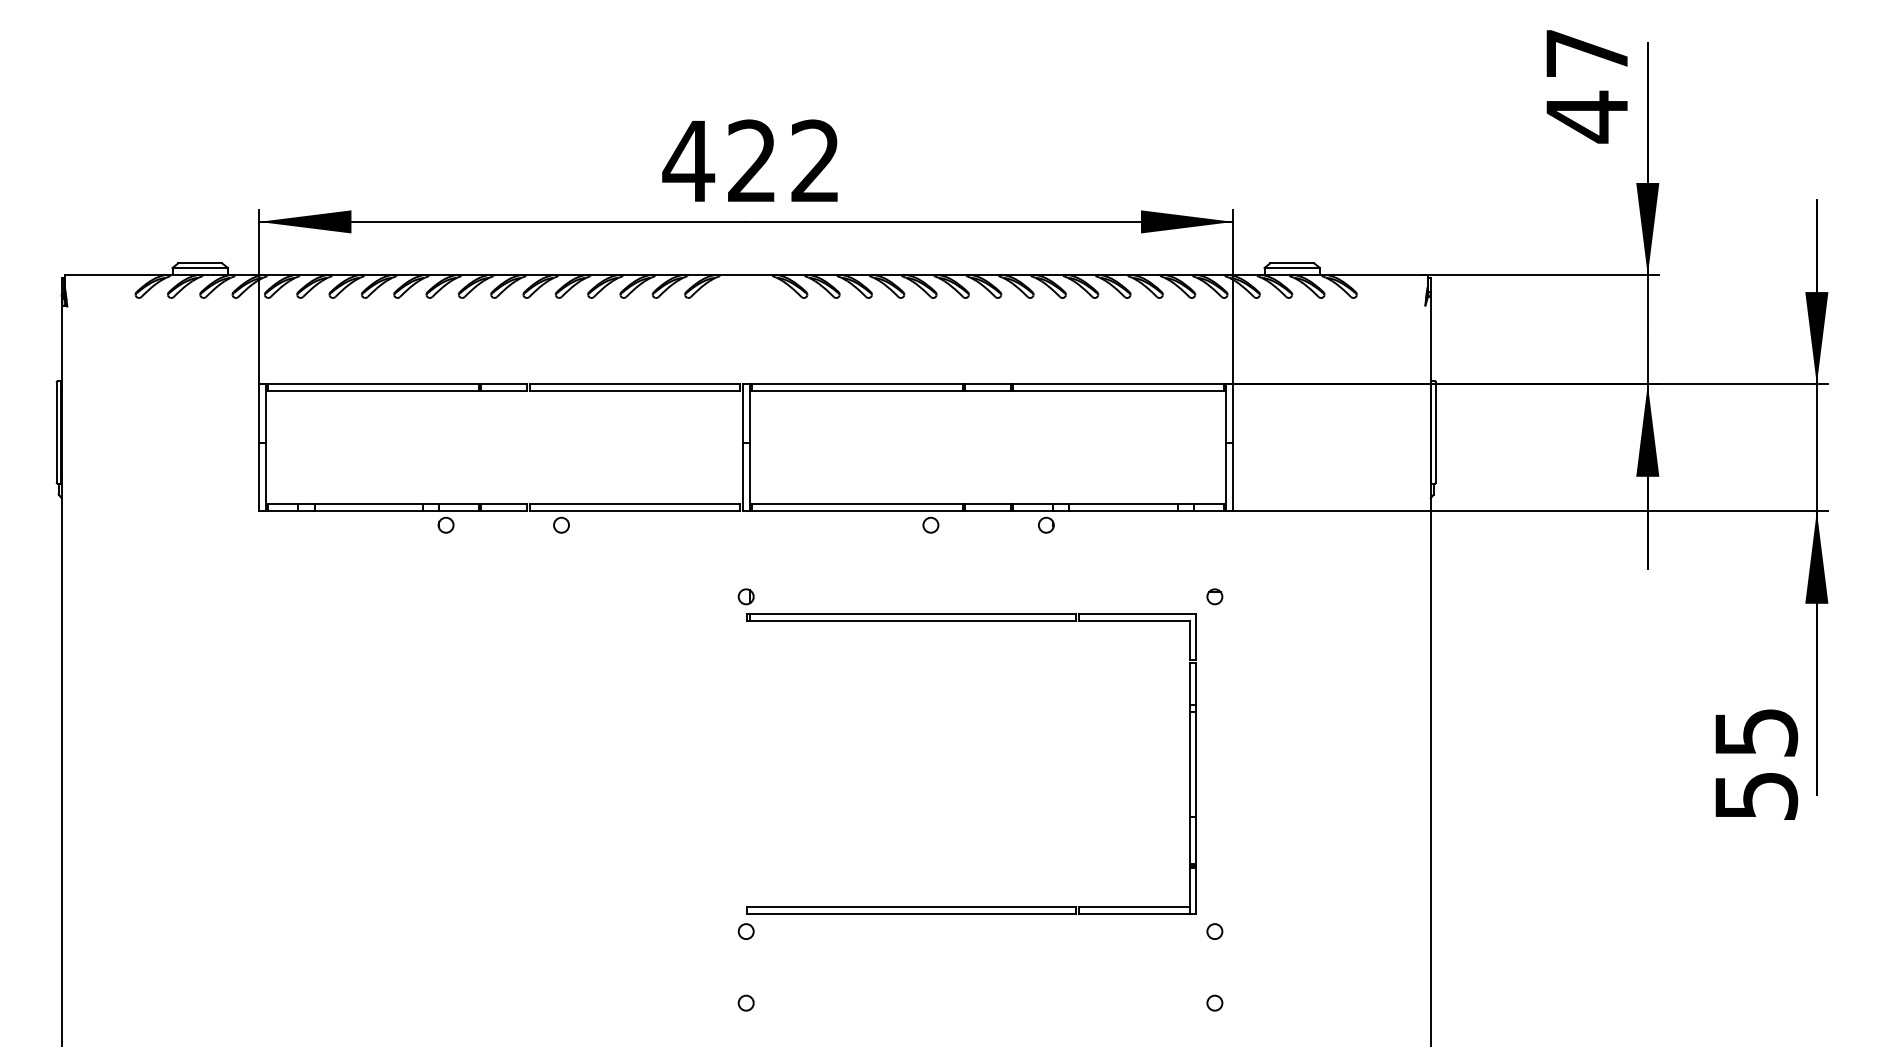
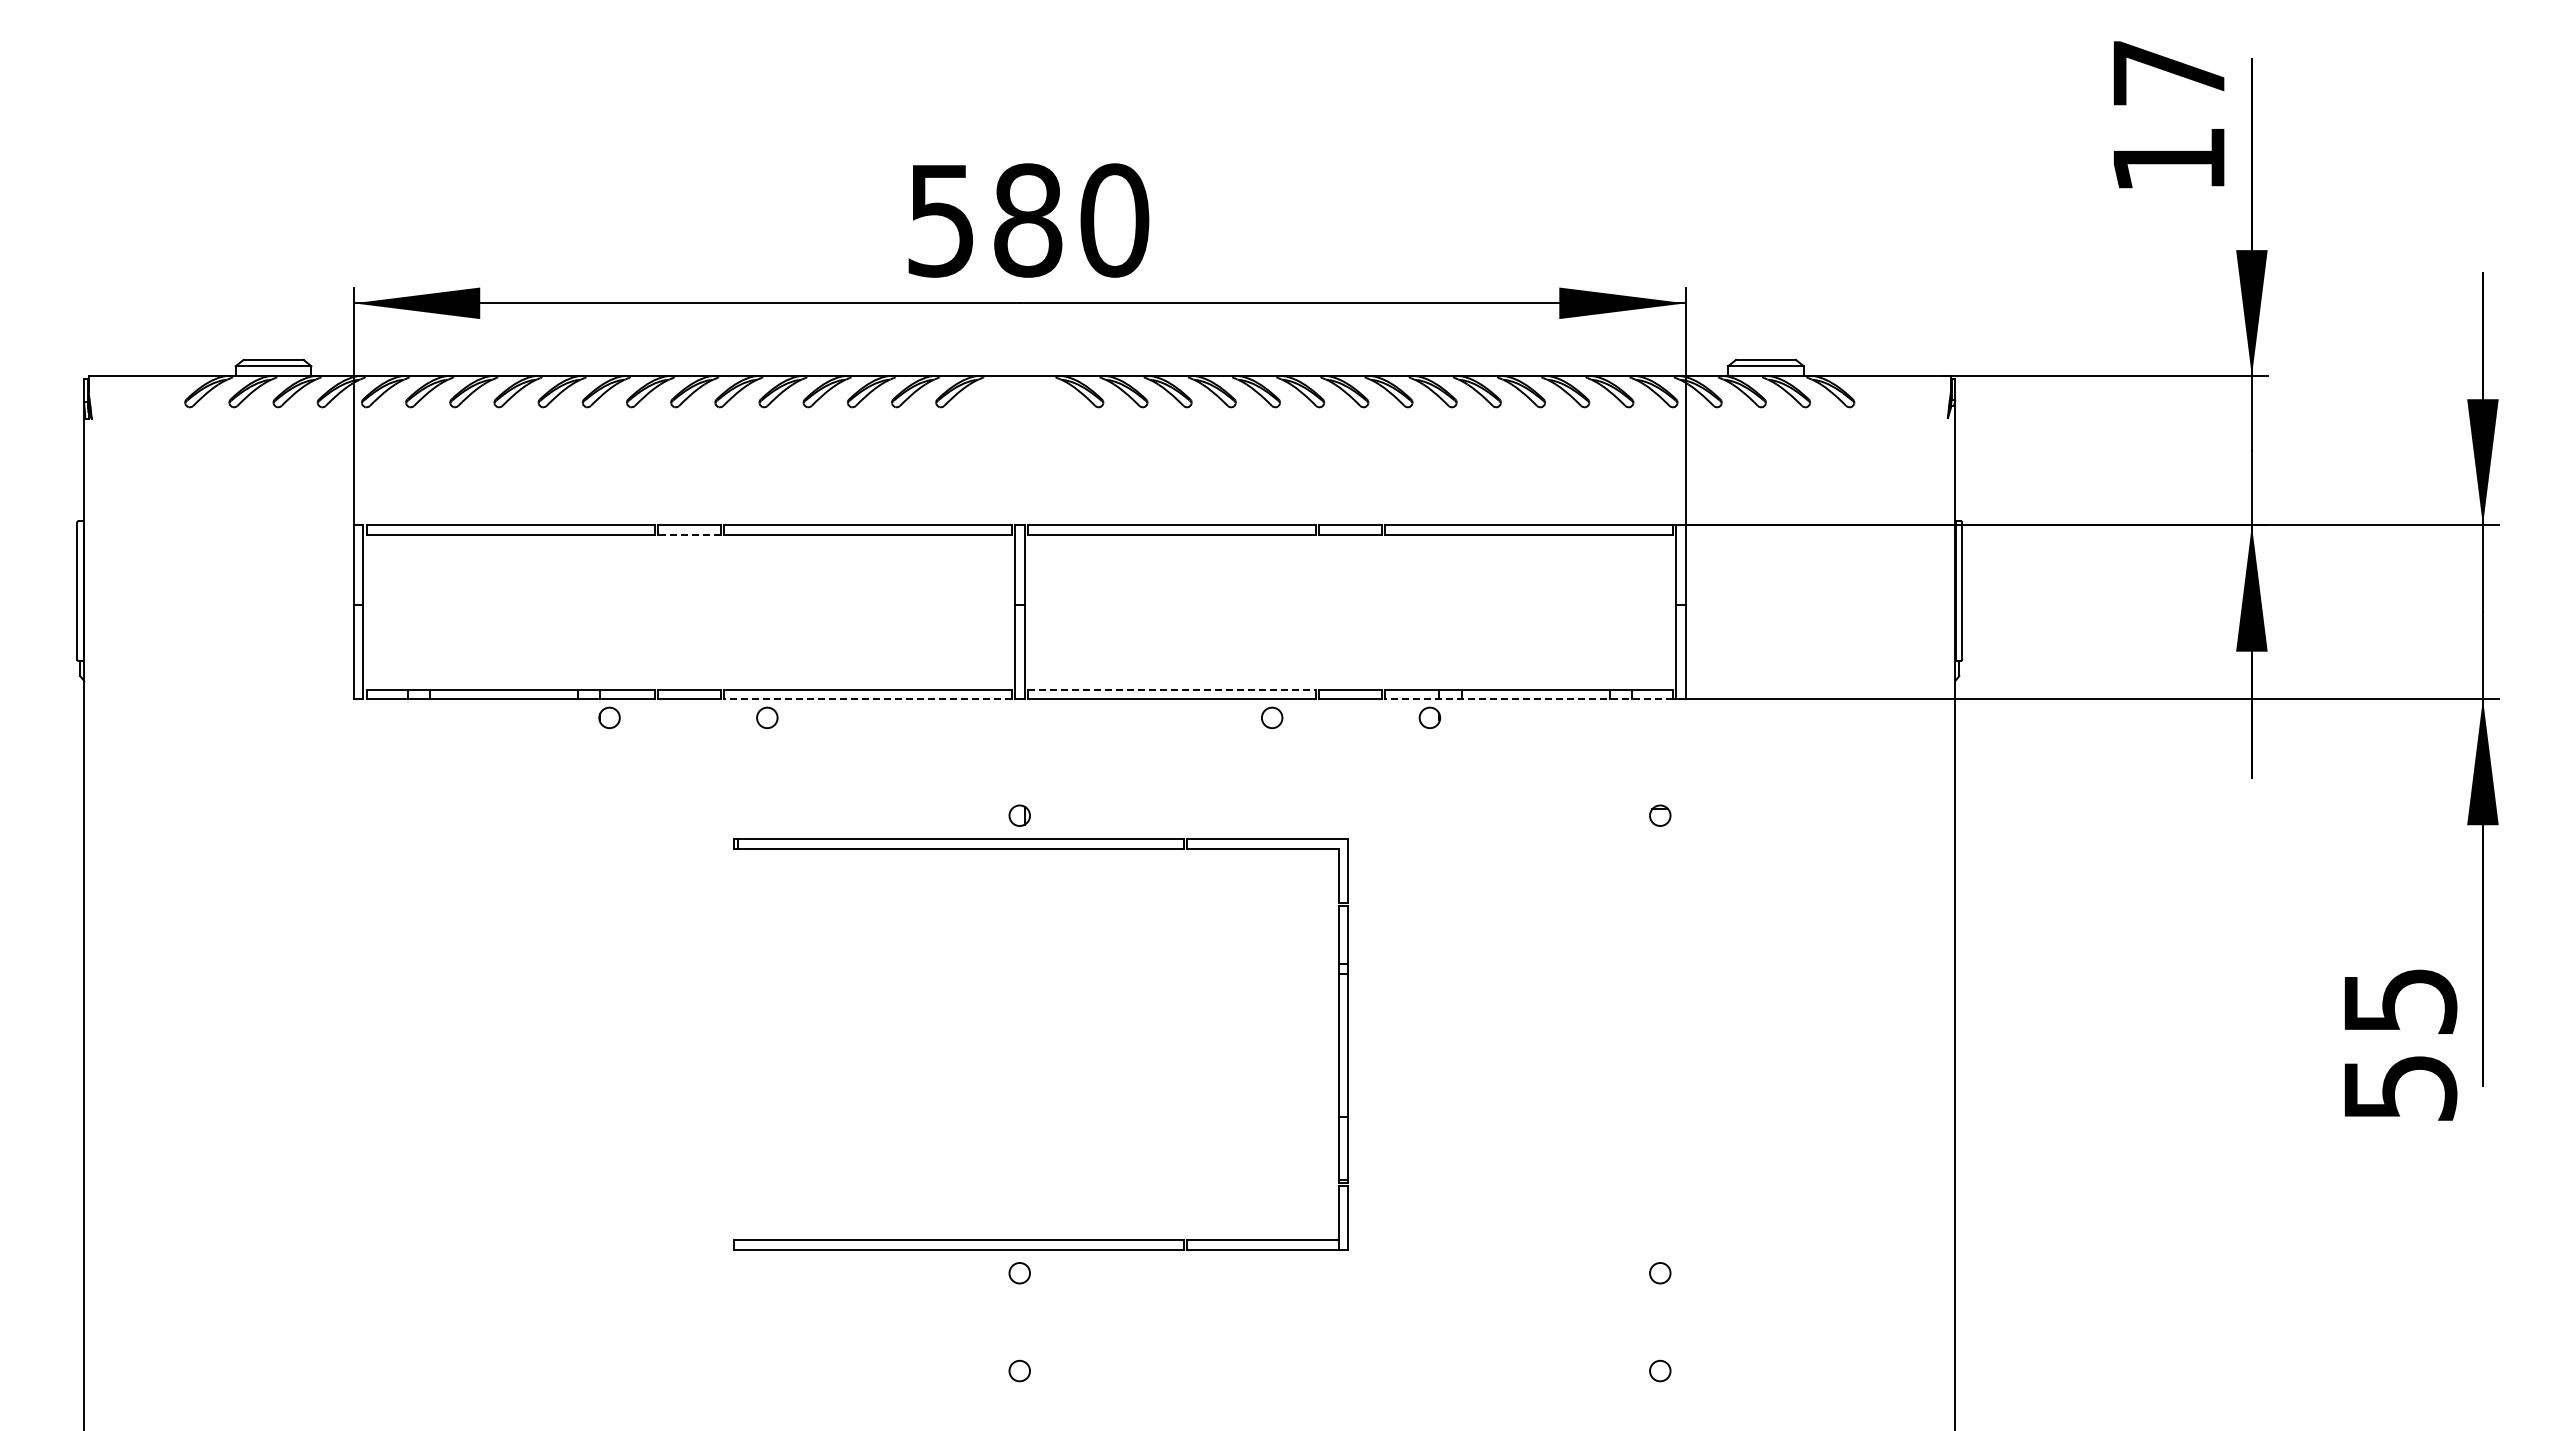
text: (1586, 117) -> (2168, 160), 47 -> 17
text: (751, 161) -> (1027, 220), 422 -> 580
line: (504, 391) -> (689, 534), solid -> dashed
line: (857, 504) -> (1171, 689), solid -> dashed
line: (634, 511) -> (867, 698), solid -> dashed
line: (1118, 511) -> (1528, 698), solid -> dashed
part: (971, 621) -> (1040, 849), moved

